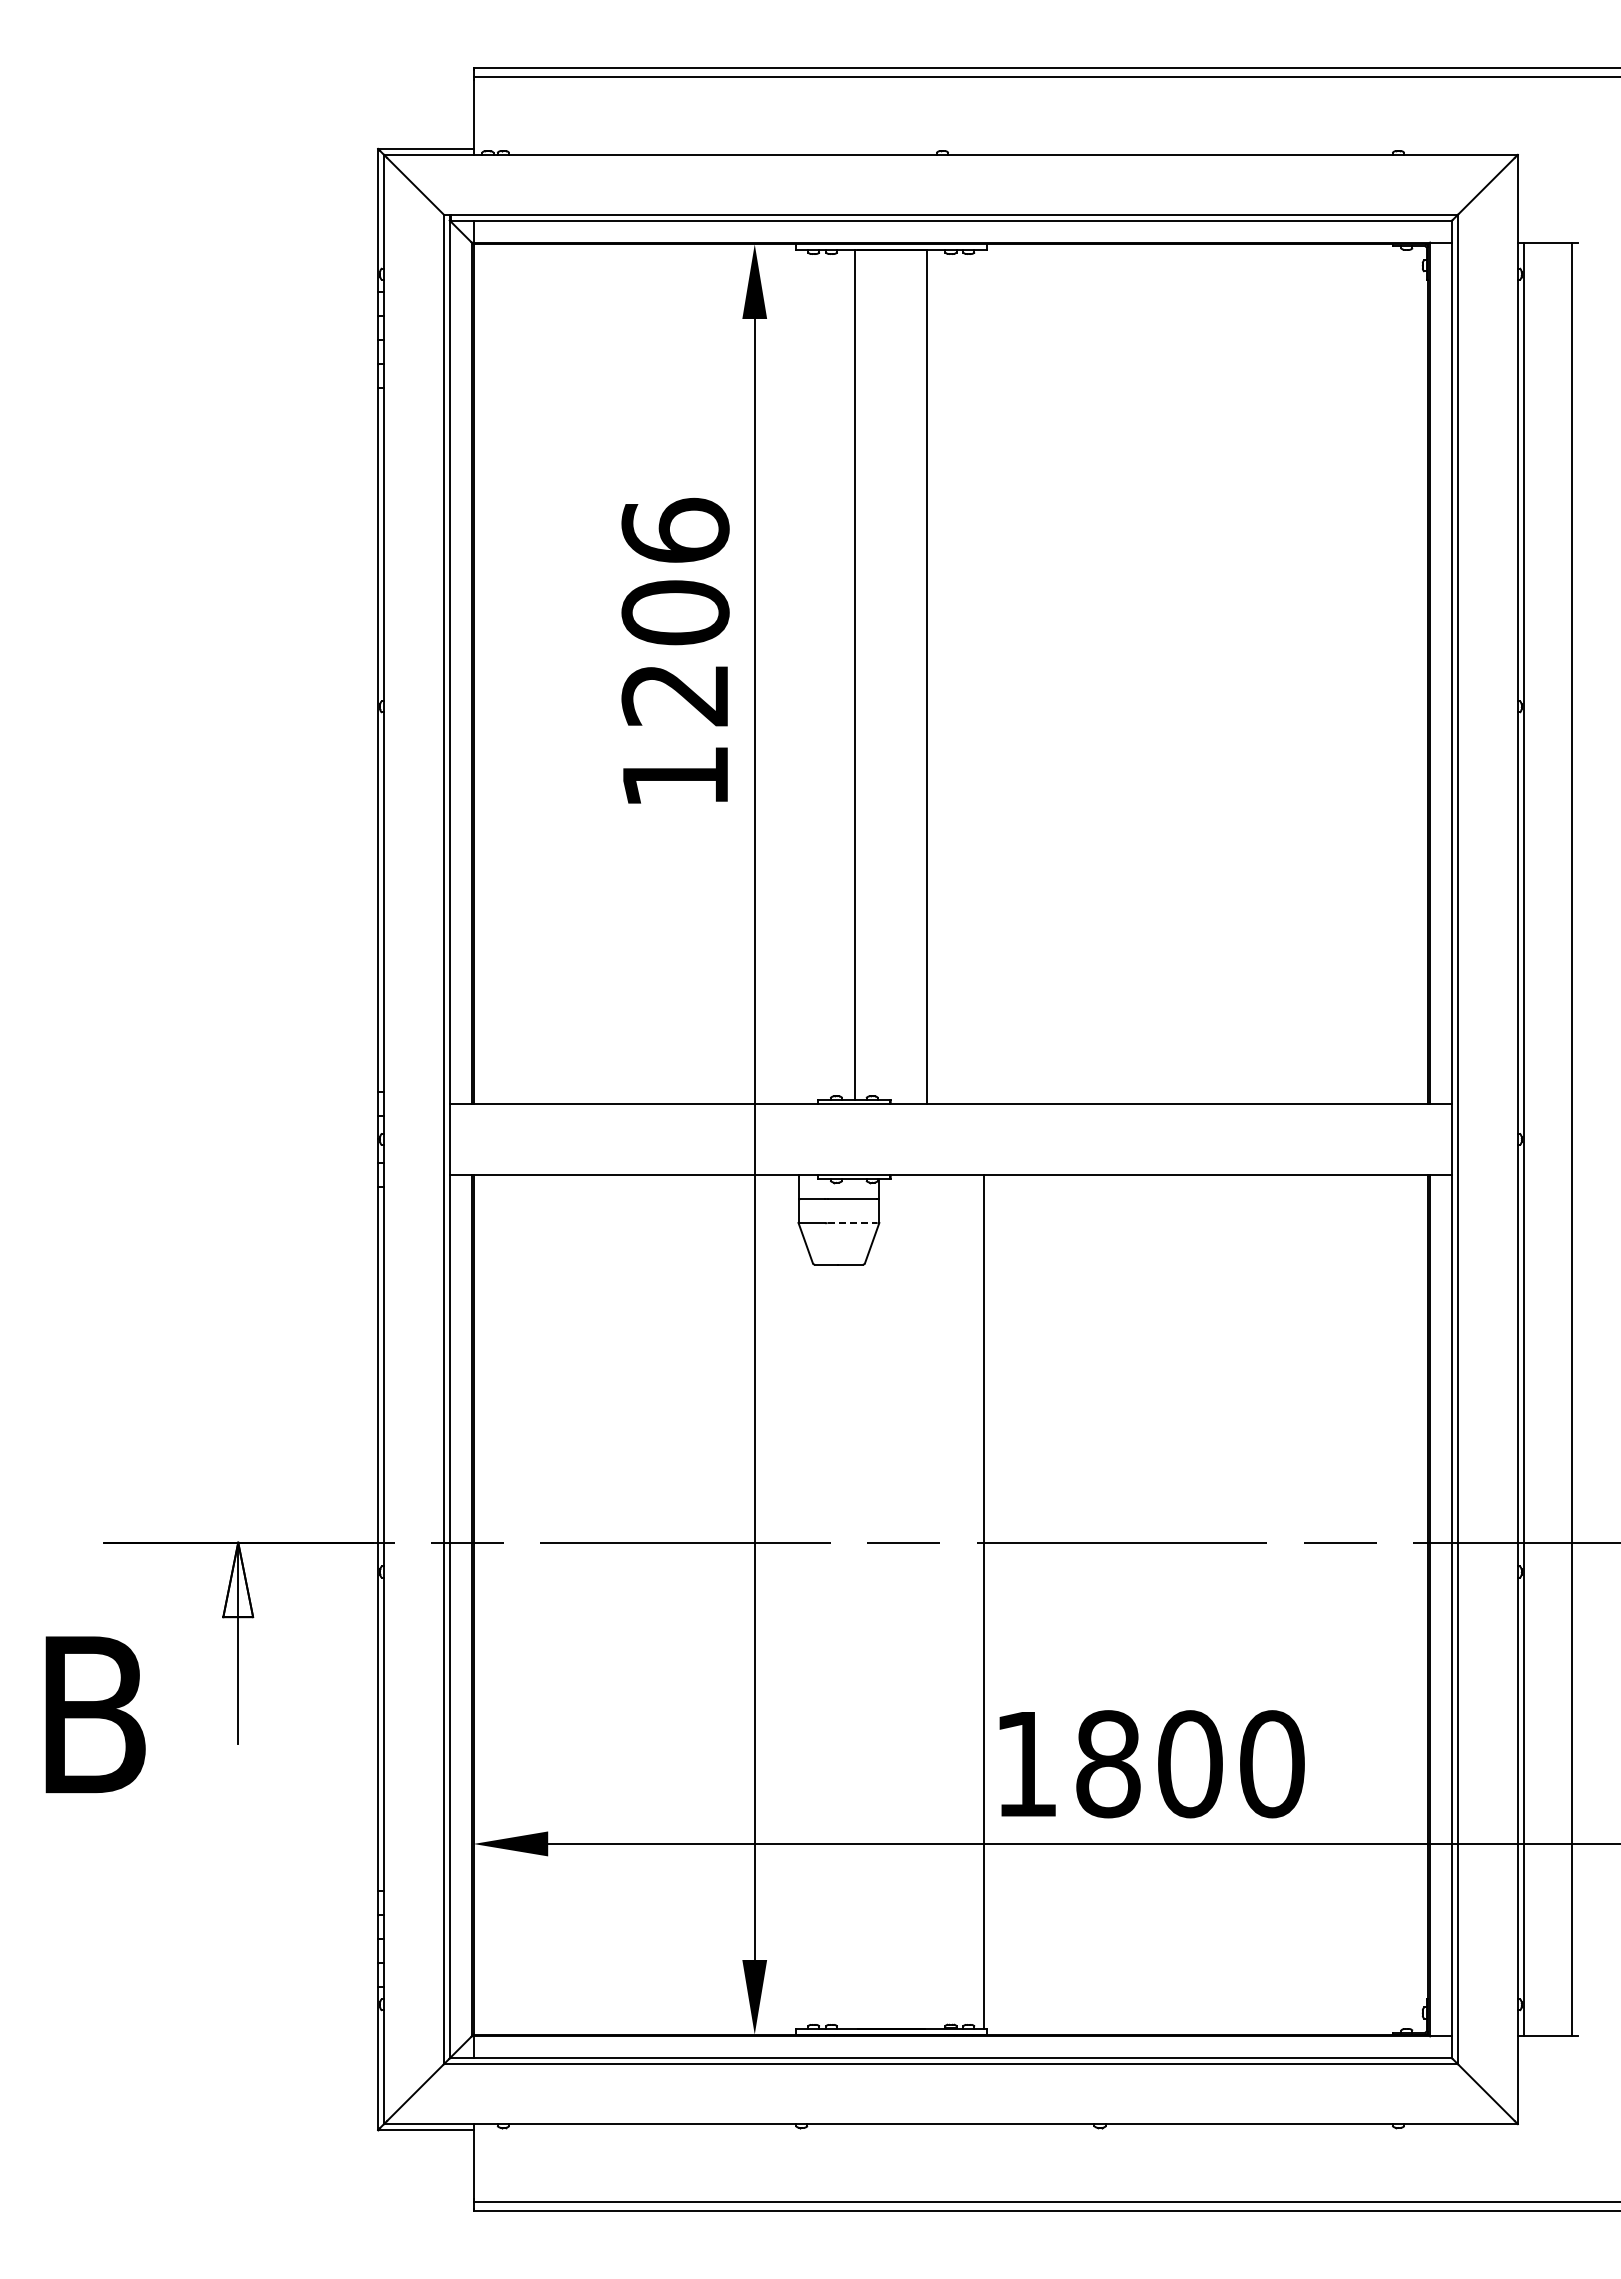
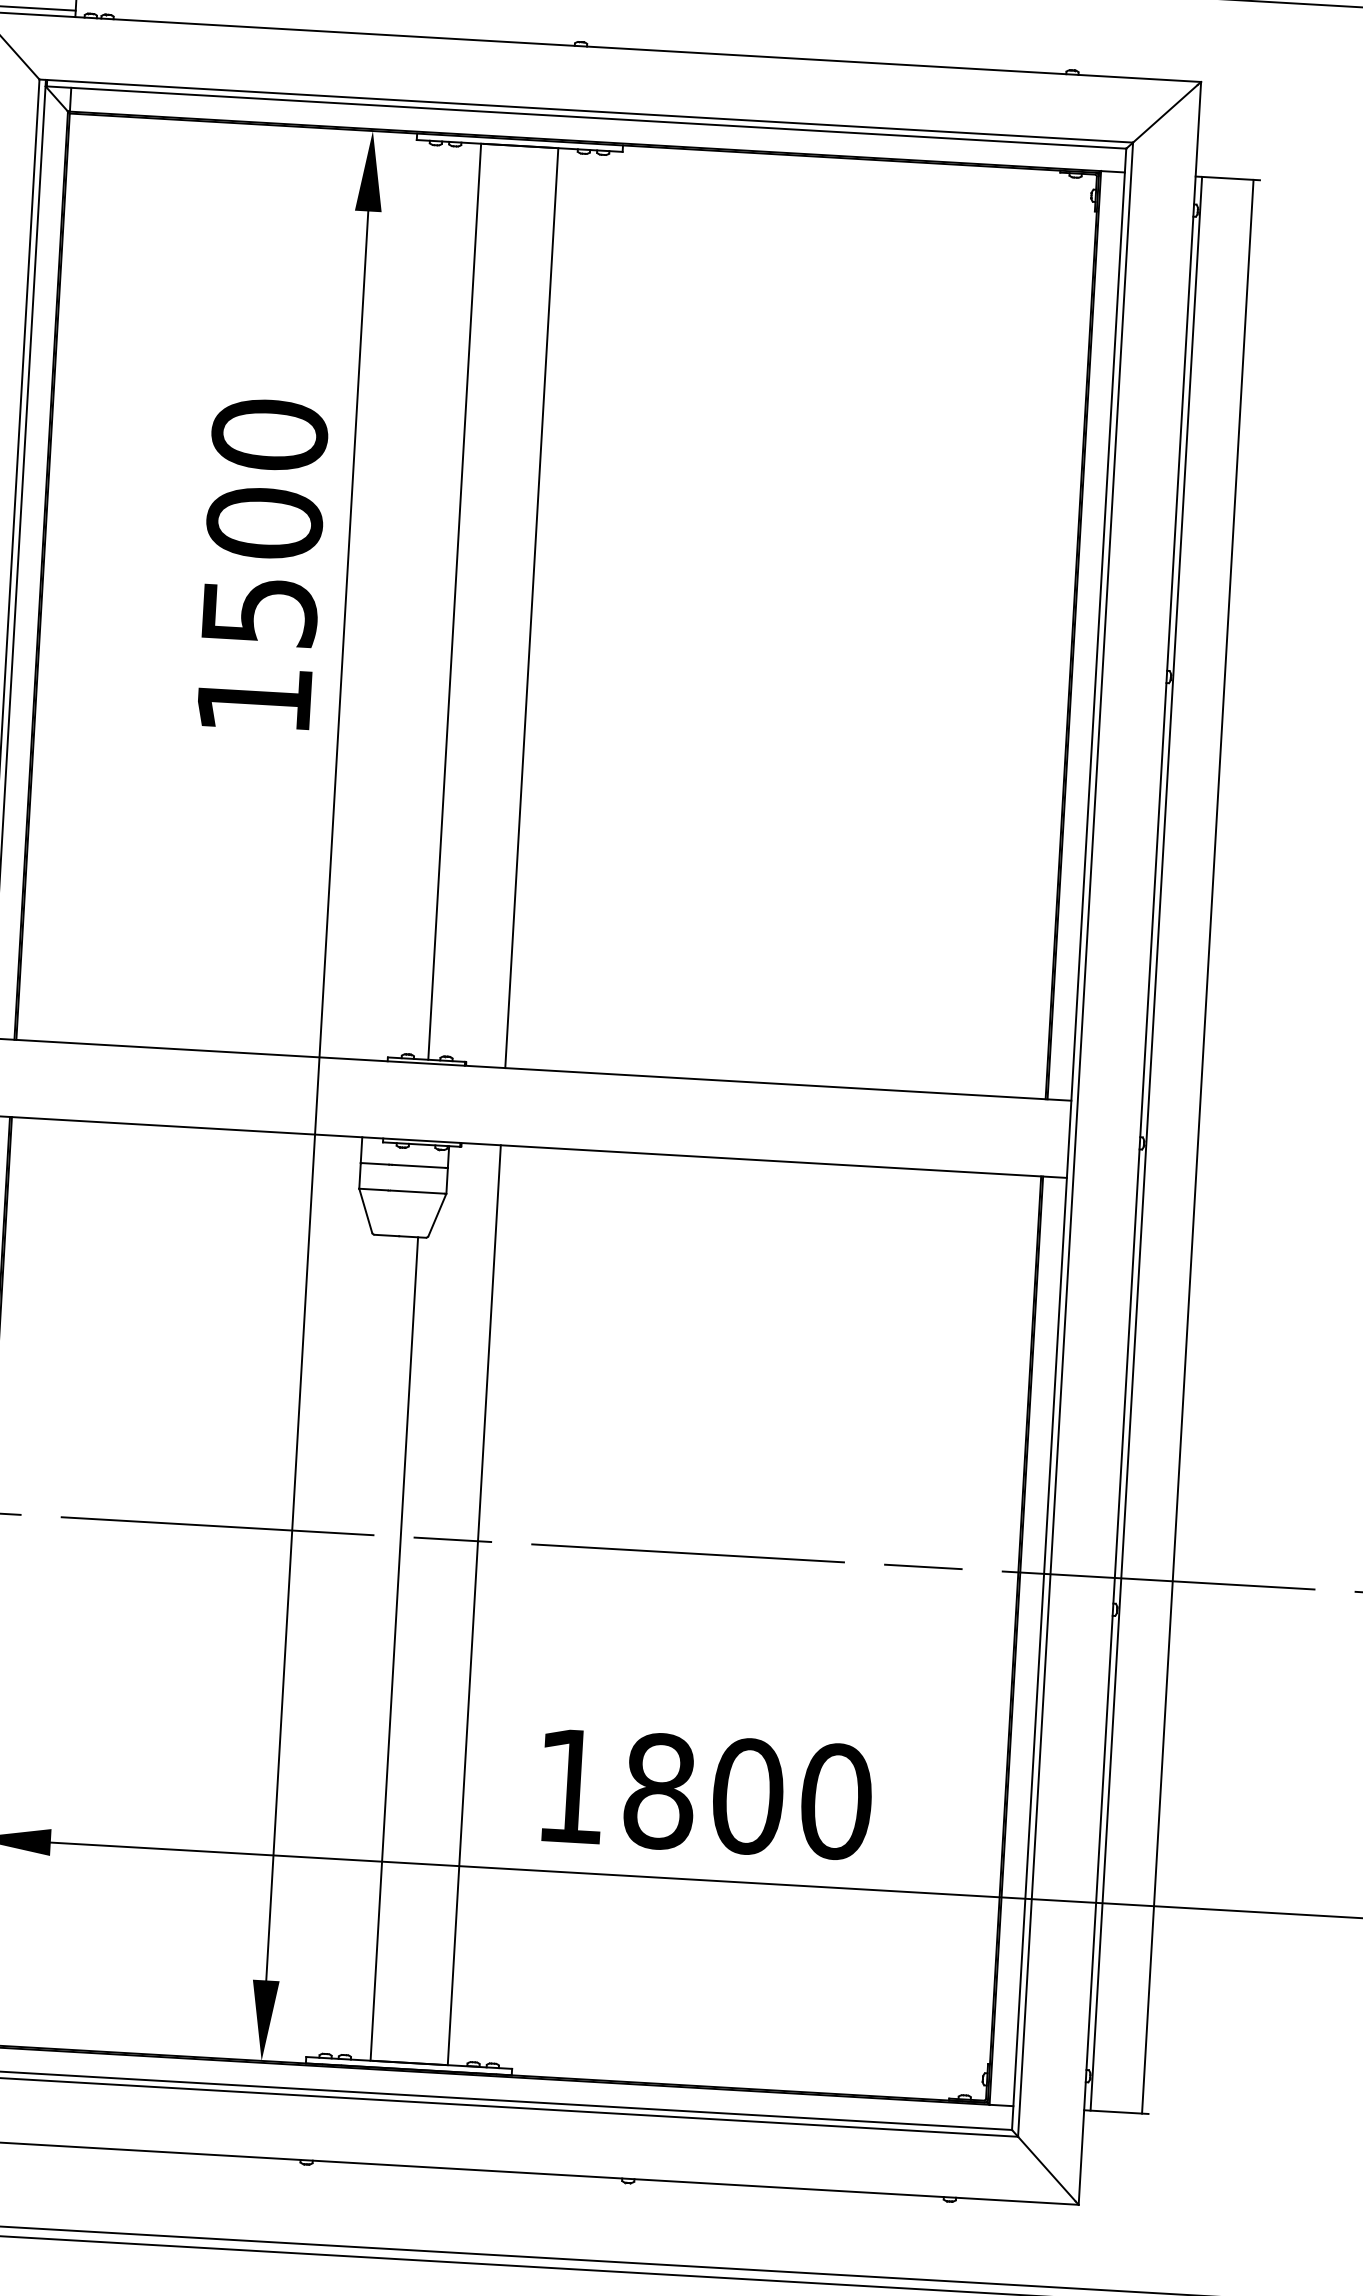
text: (675, 611) -> (264, 521), 1206 -> 1500
line: (852, 1223) -> (417, 1192), dashed -> solid
line: (984, 1601) -> (474, 1604), moved
line: (855, 1646) -> (394, 1648), added

